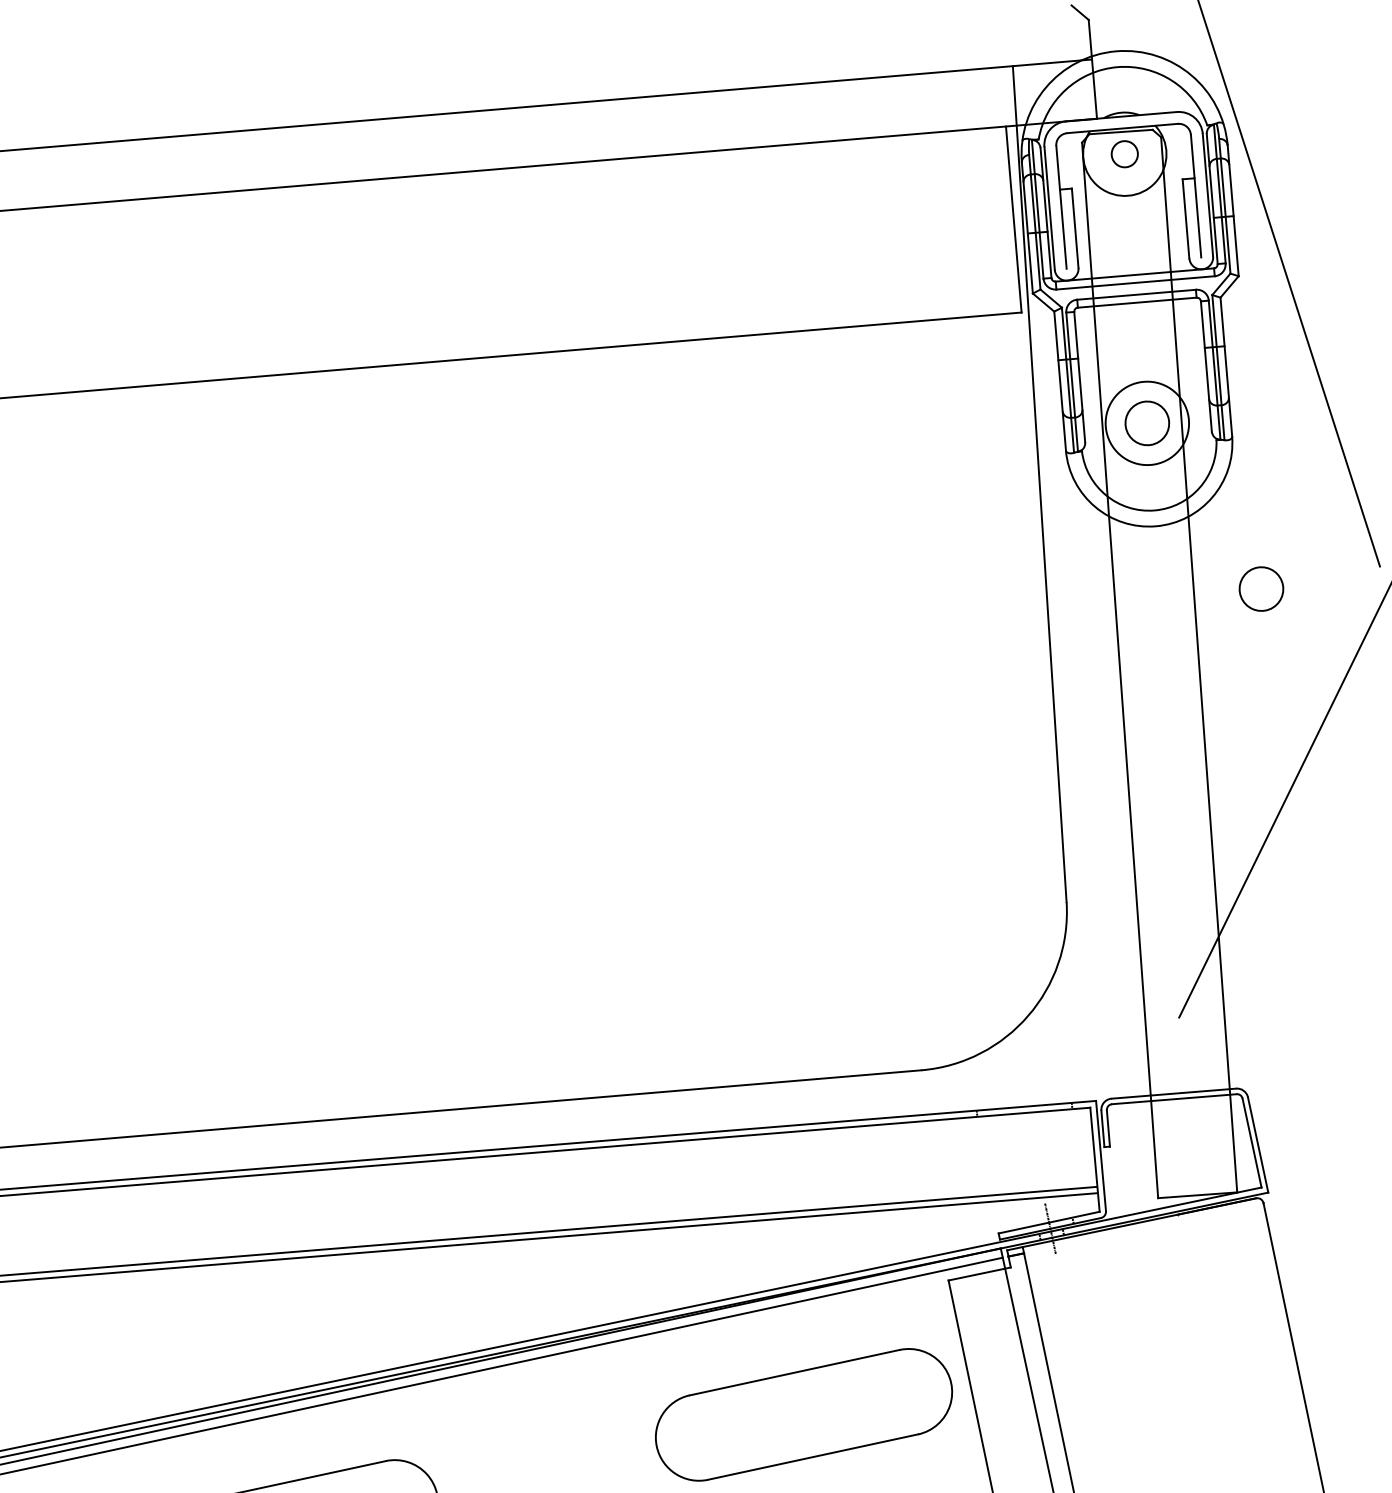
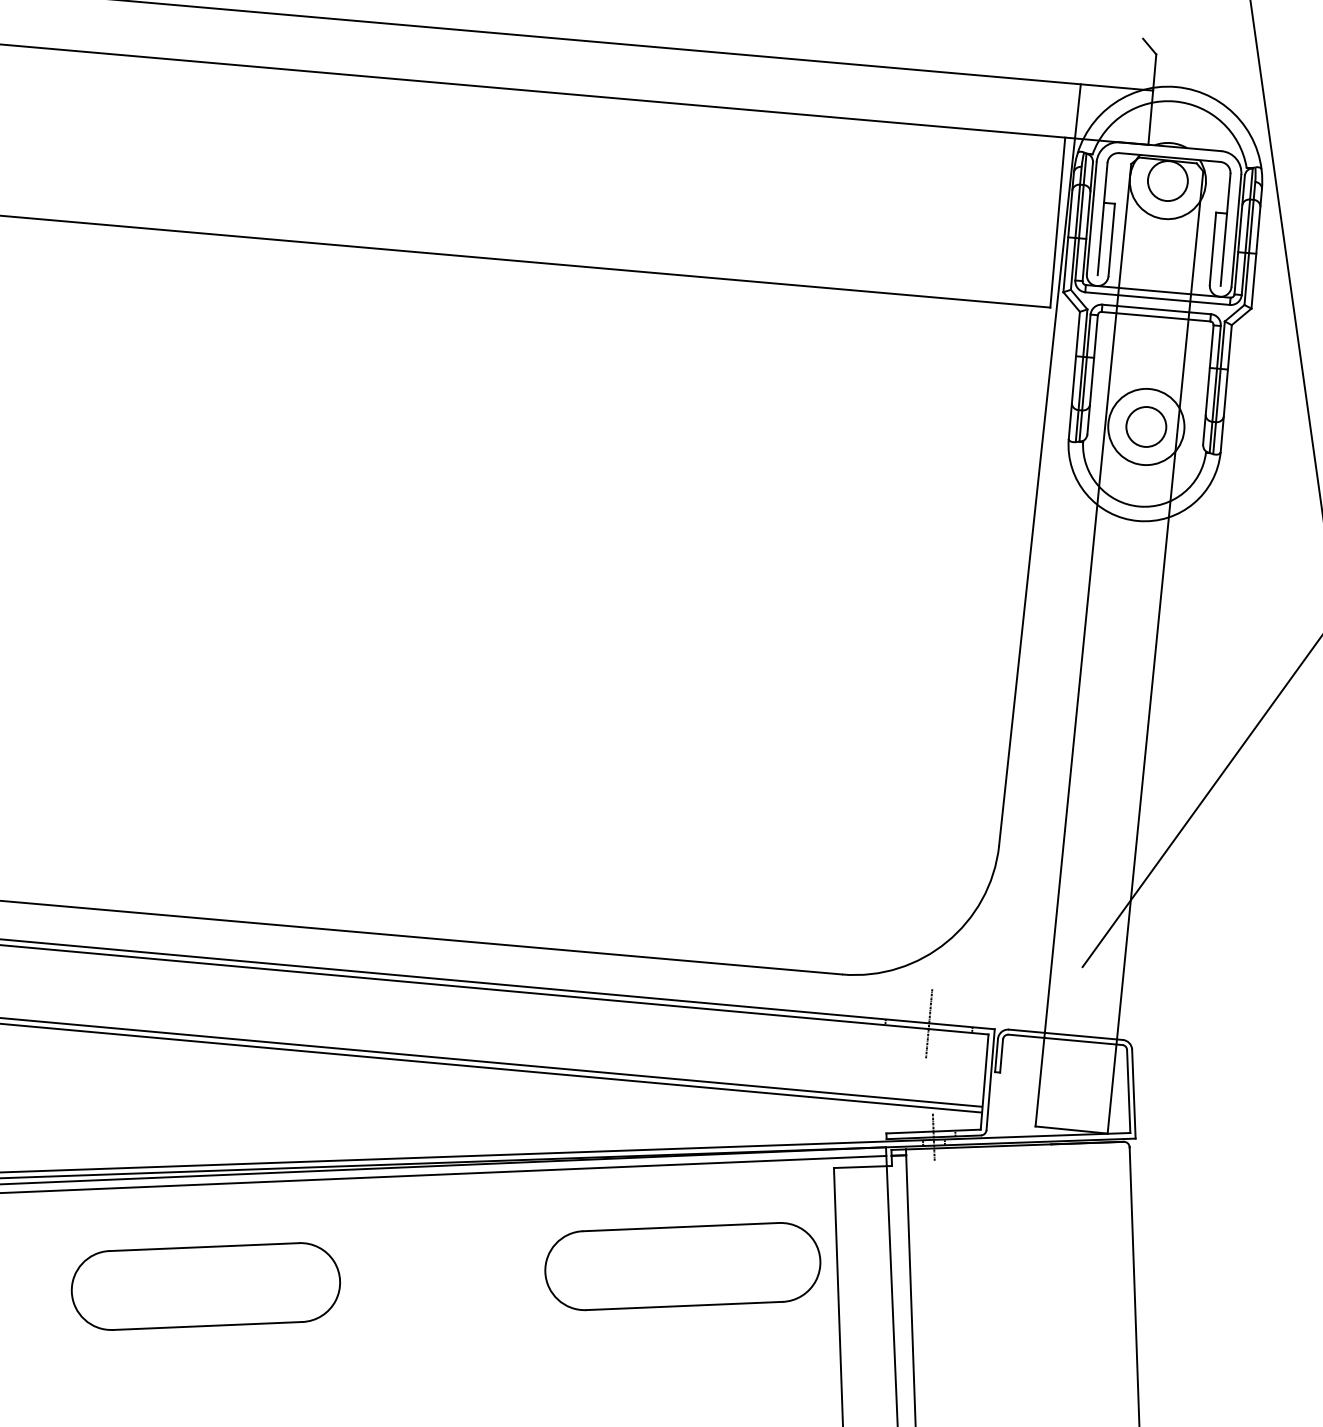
circle: (1124, 154) -> (1167, 181), size x1.67
circle: (1261, 588) -> (1223, 593), removed
line: (1024, 1106) -> (929, 1023), added

